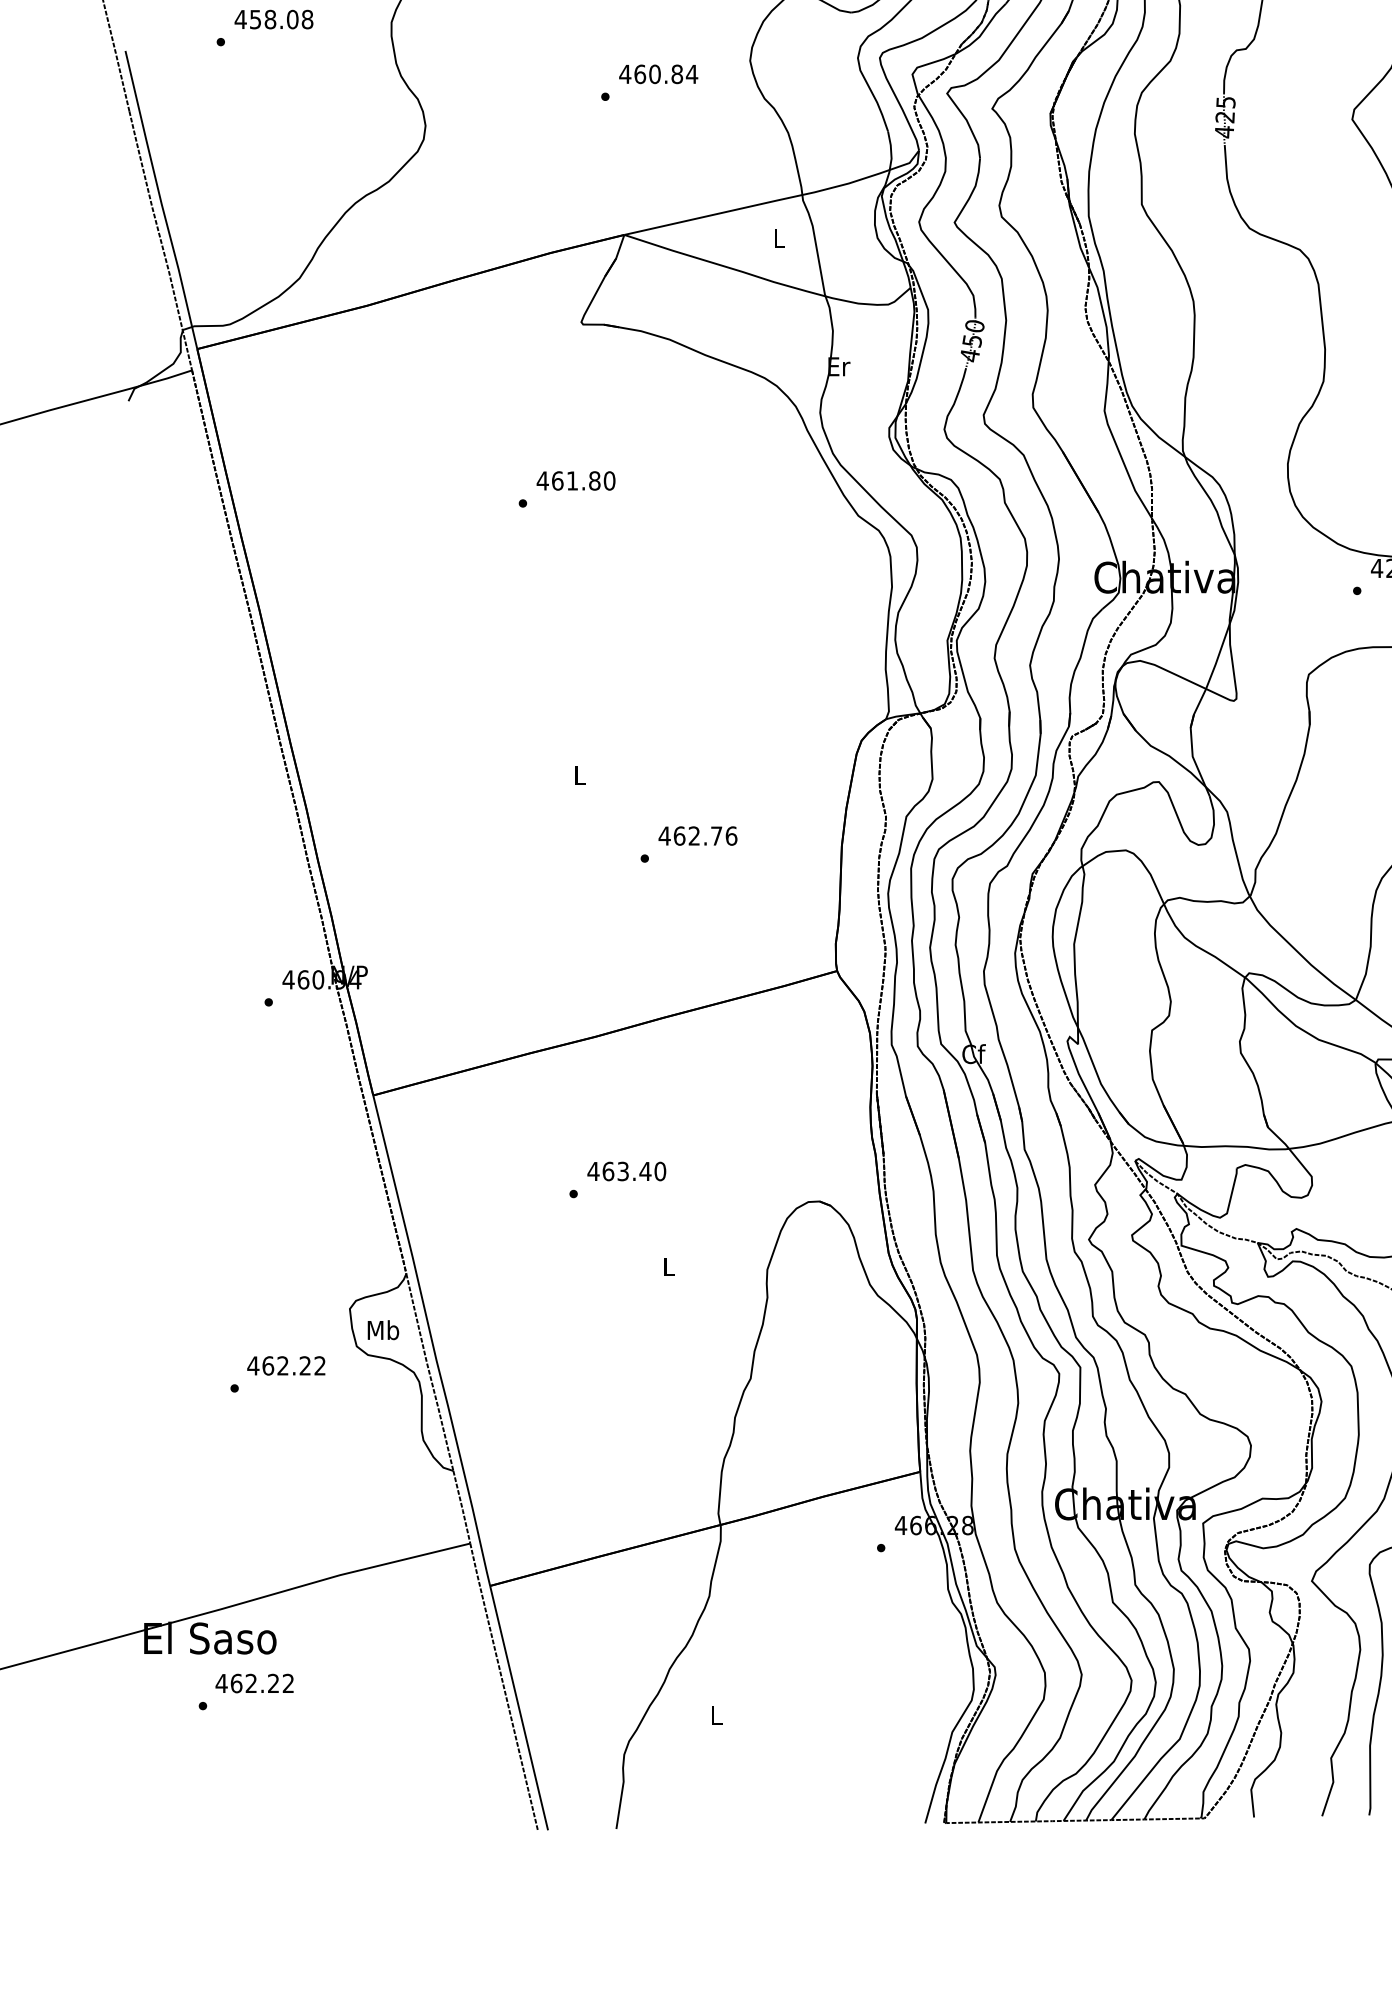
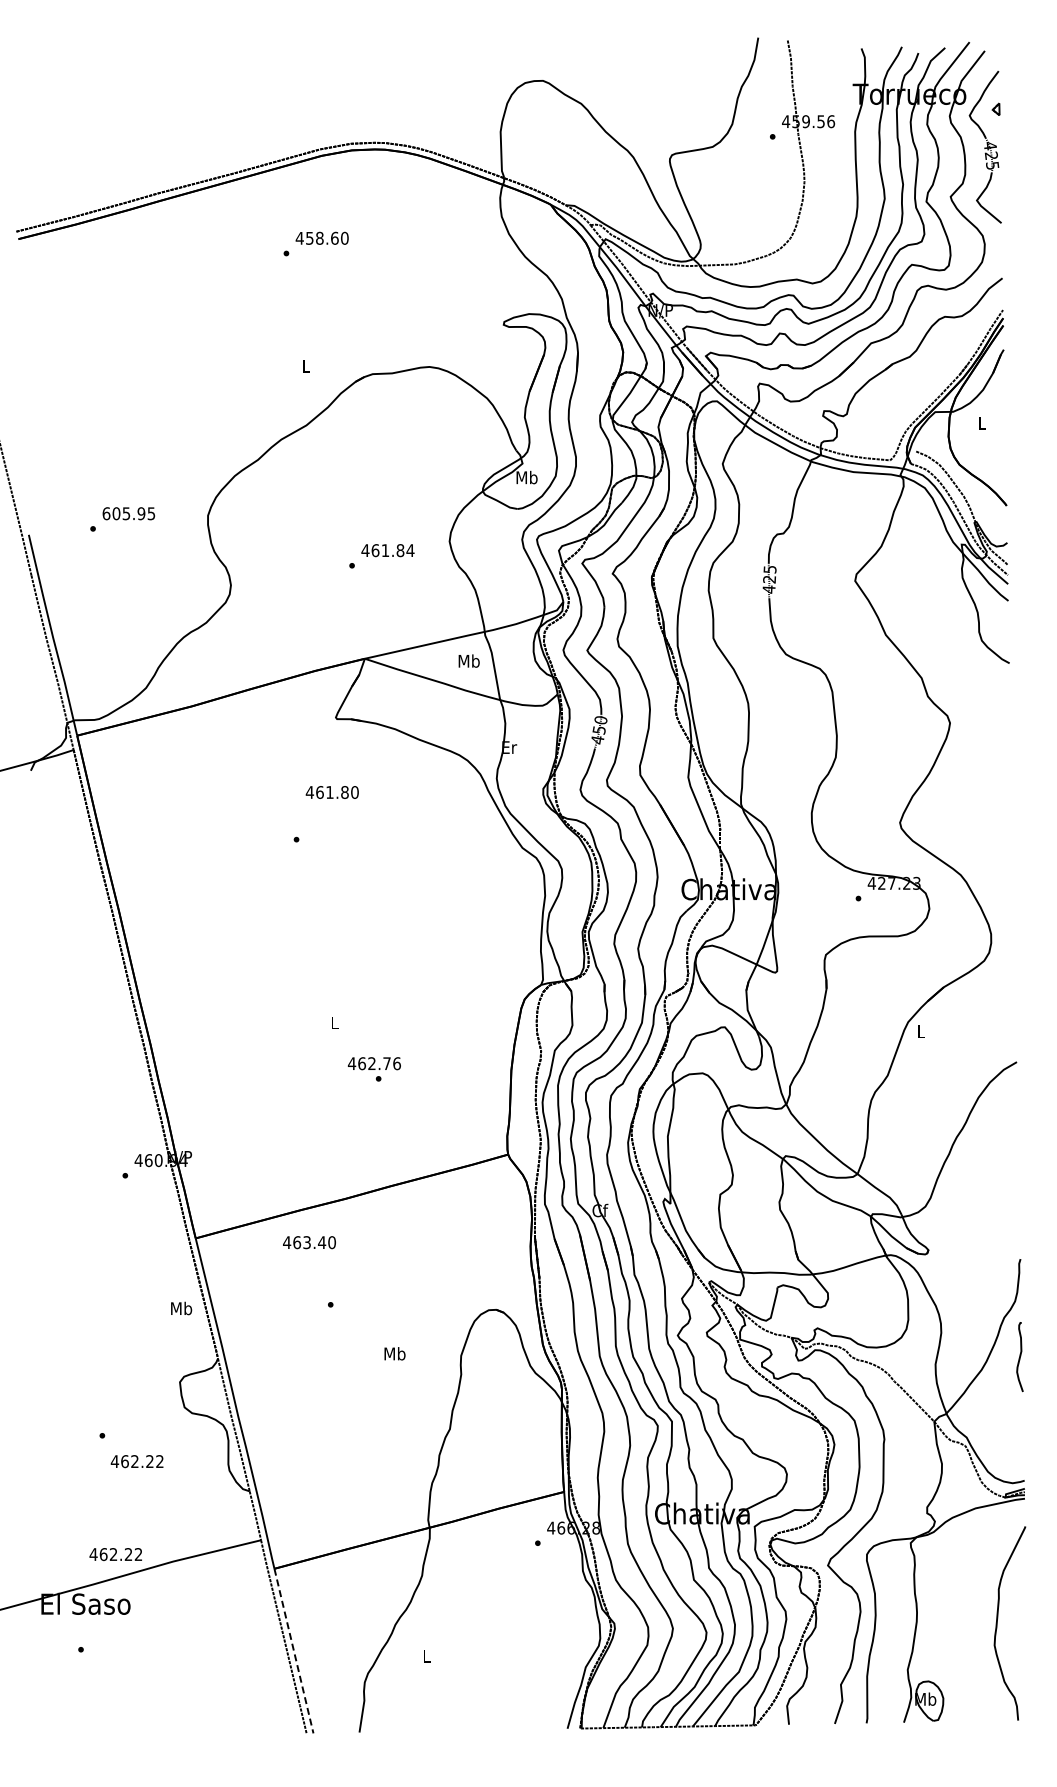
text: (273, 19) -> (128, 513), 458.08 -> 605.95
text: (654, 74) -> (385, 550), 460.84 -> 461.84
text: (778, 237) -> (468, 660), L -> Mb
text: (574, 480) -> (331, 792), moved
text: (696, 835) -> (373, 1063), moved
text: (626, 1171) -> (309, 1242), moved
text: (668, 1266) -> (394, 1353), L -> Mb
text: (383, 1330) -> (181, 1308), moved
text: (285, 1365) -> (136, 1461), moved
text: (254, 1683) -> (115, 1554), moved
line: (519, 1710) -> (294, 1652), solid -> dashed

